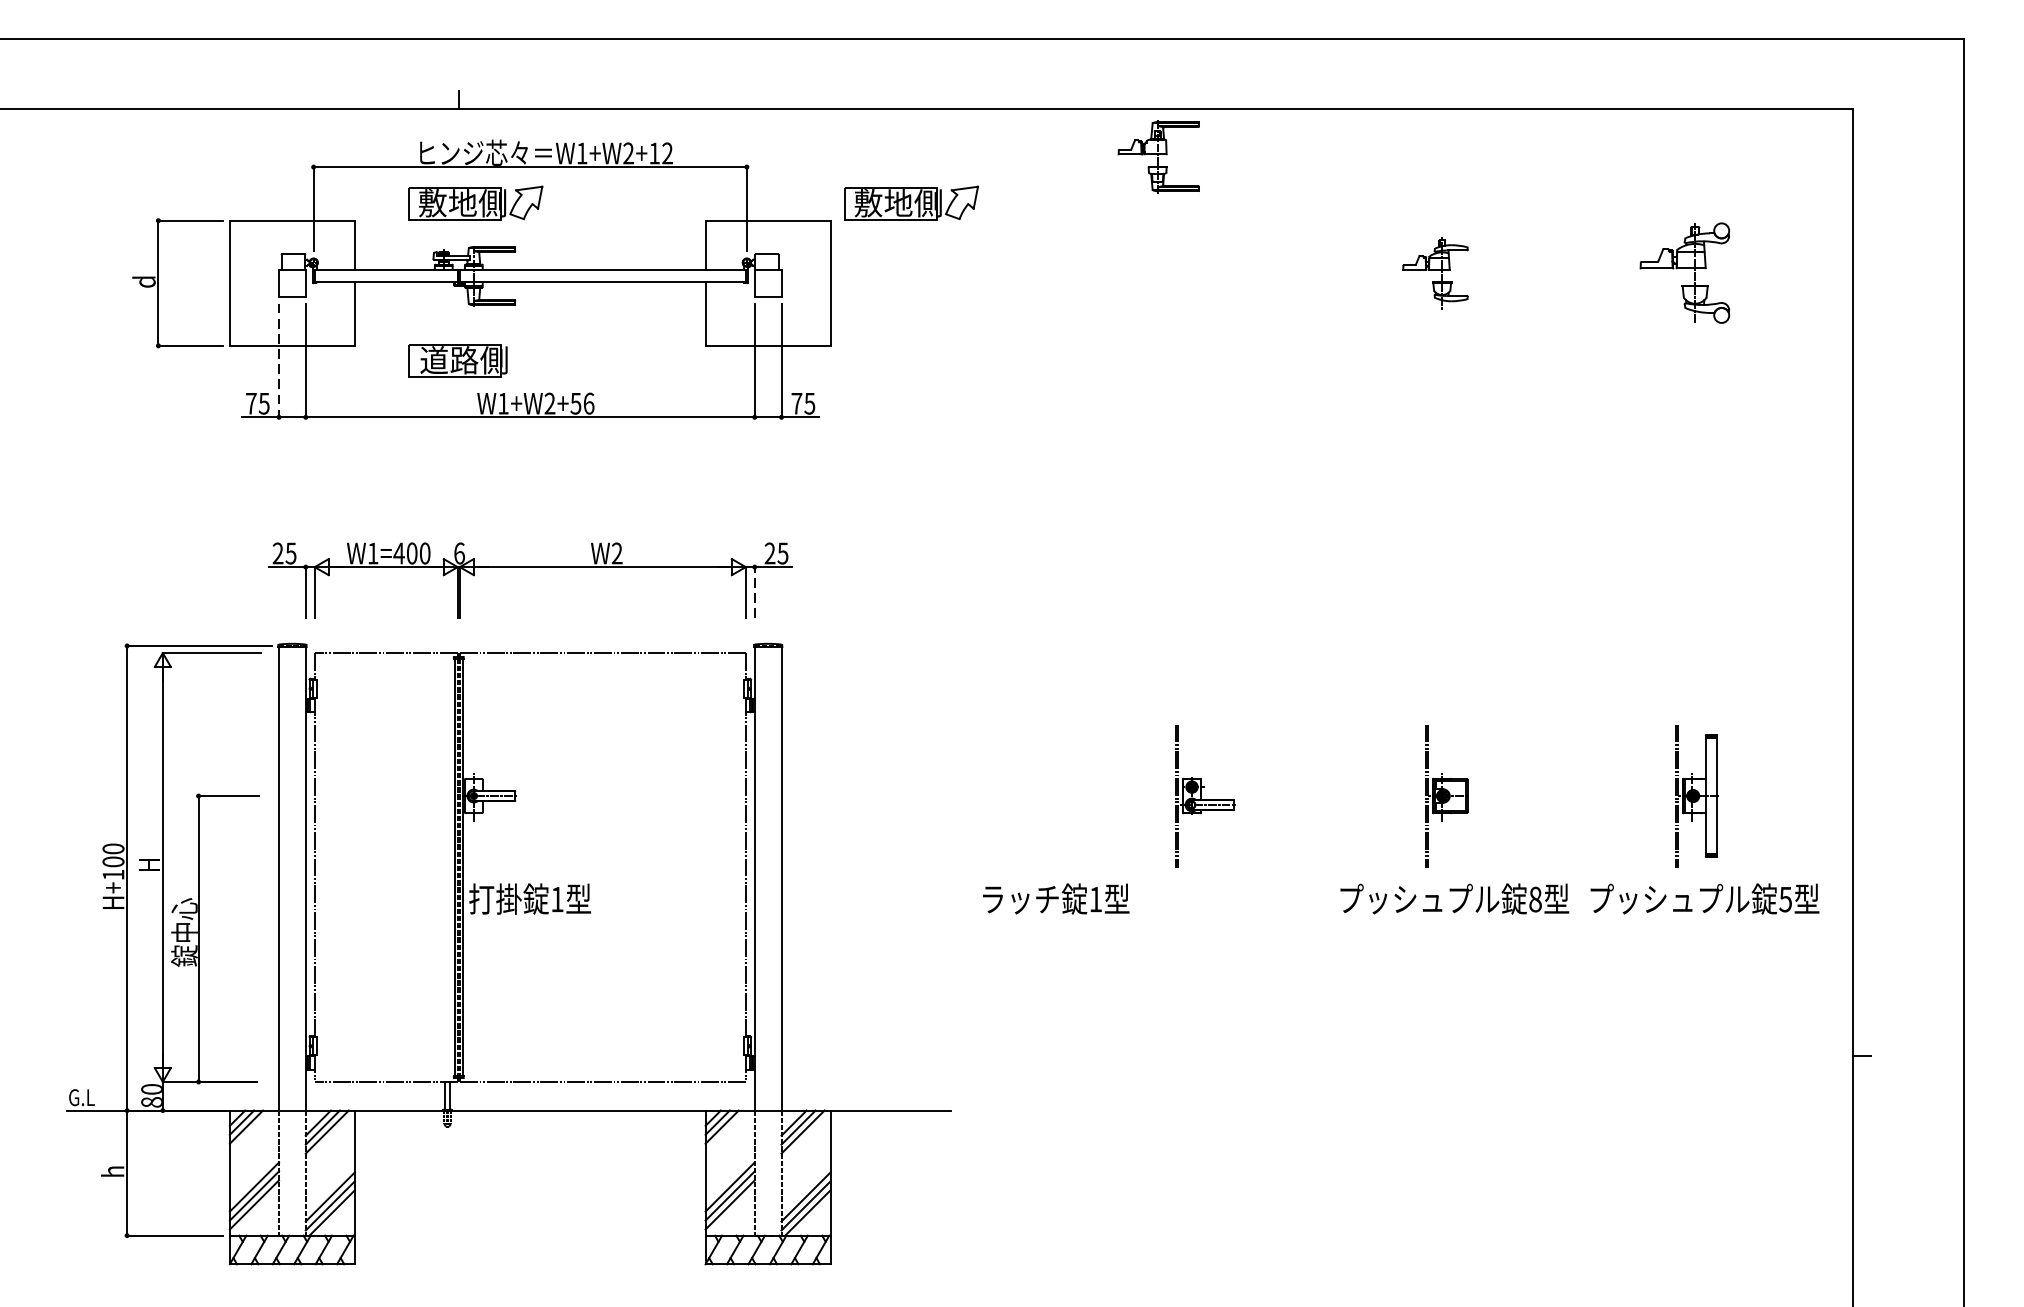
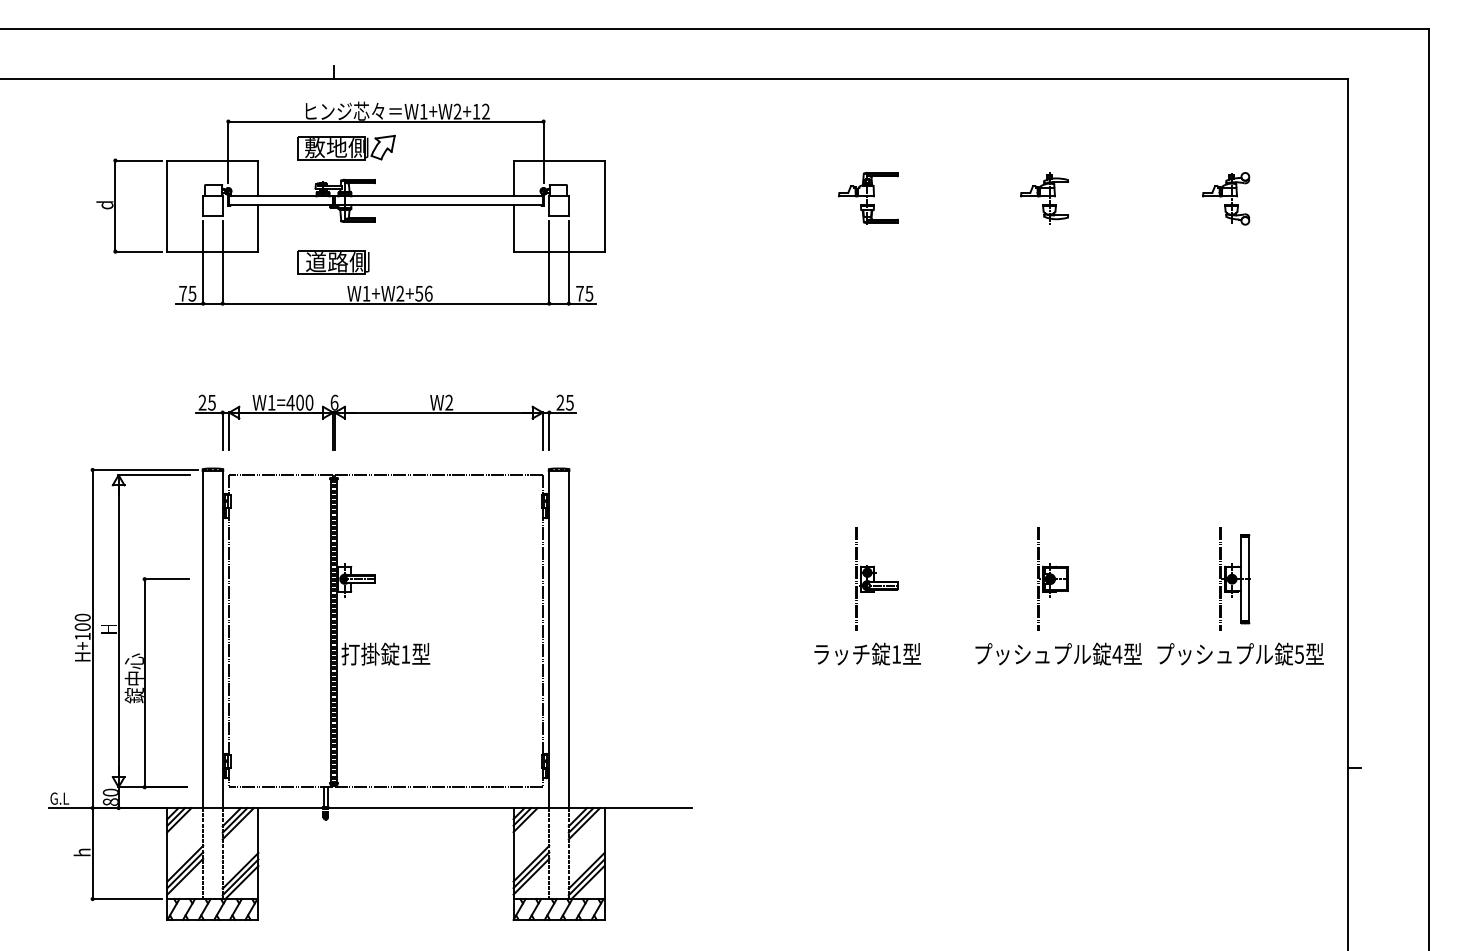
part: (1159, 157) -> (868, 198), moved
part: (911, 202) -> (663, 147), removed
part: (1685, 272) -> (1226, 198), size x0.71
line: (279, 360) -> (203, 262), dashed -> solid
line: (754, 593) -> (549, 431), dashed -> solid
text: (1055, 898) -> (867, 653), moved
text: (1535, 899) -> (1117, 654), 8 -> 4

